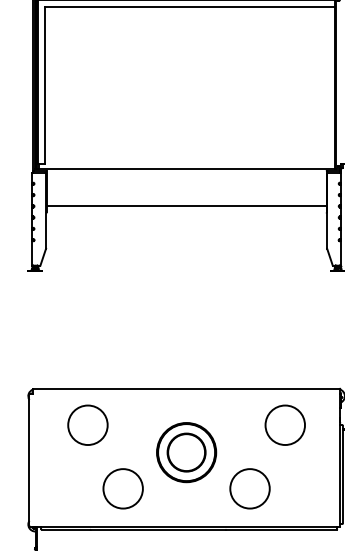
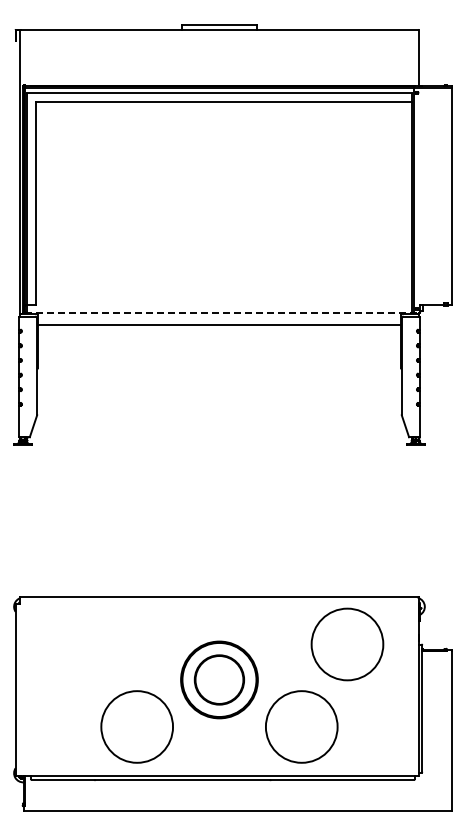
line: (188, 169) -> (221, 312), solid -> dashed
line: (186, 206) -> (219, 325), moved
circle: (87, 425) -> (91, 644), removed
circle: (285, 425) -> (347, 644), size x1.4
circle: (122, 488) -> (136, 726), size x1.4
circle: (249, 488) -> (301, 726), size x1.4

